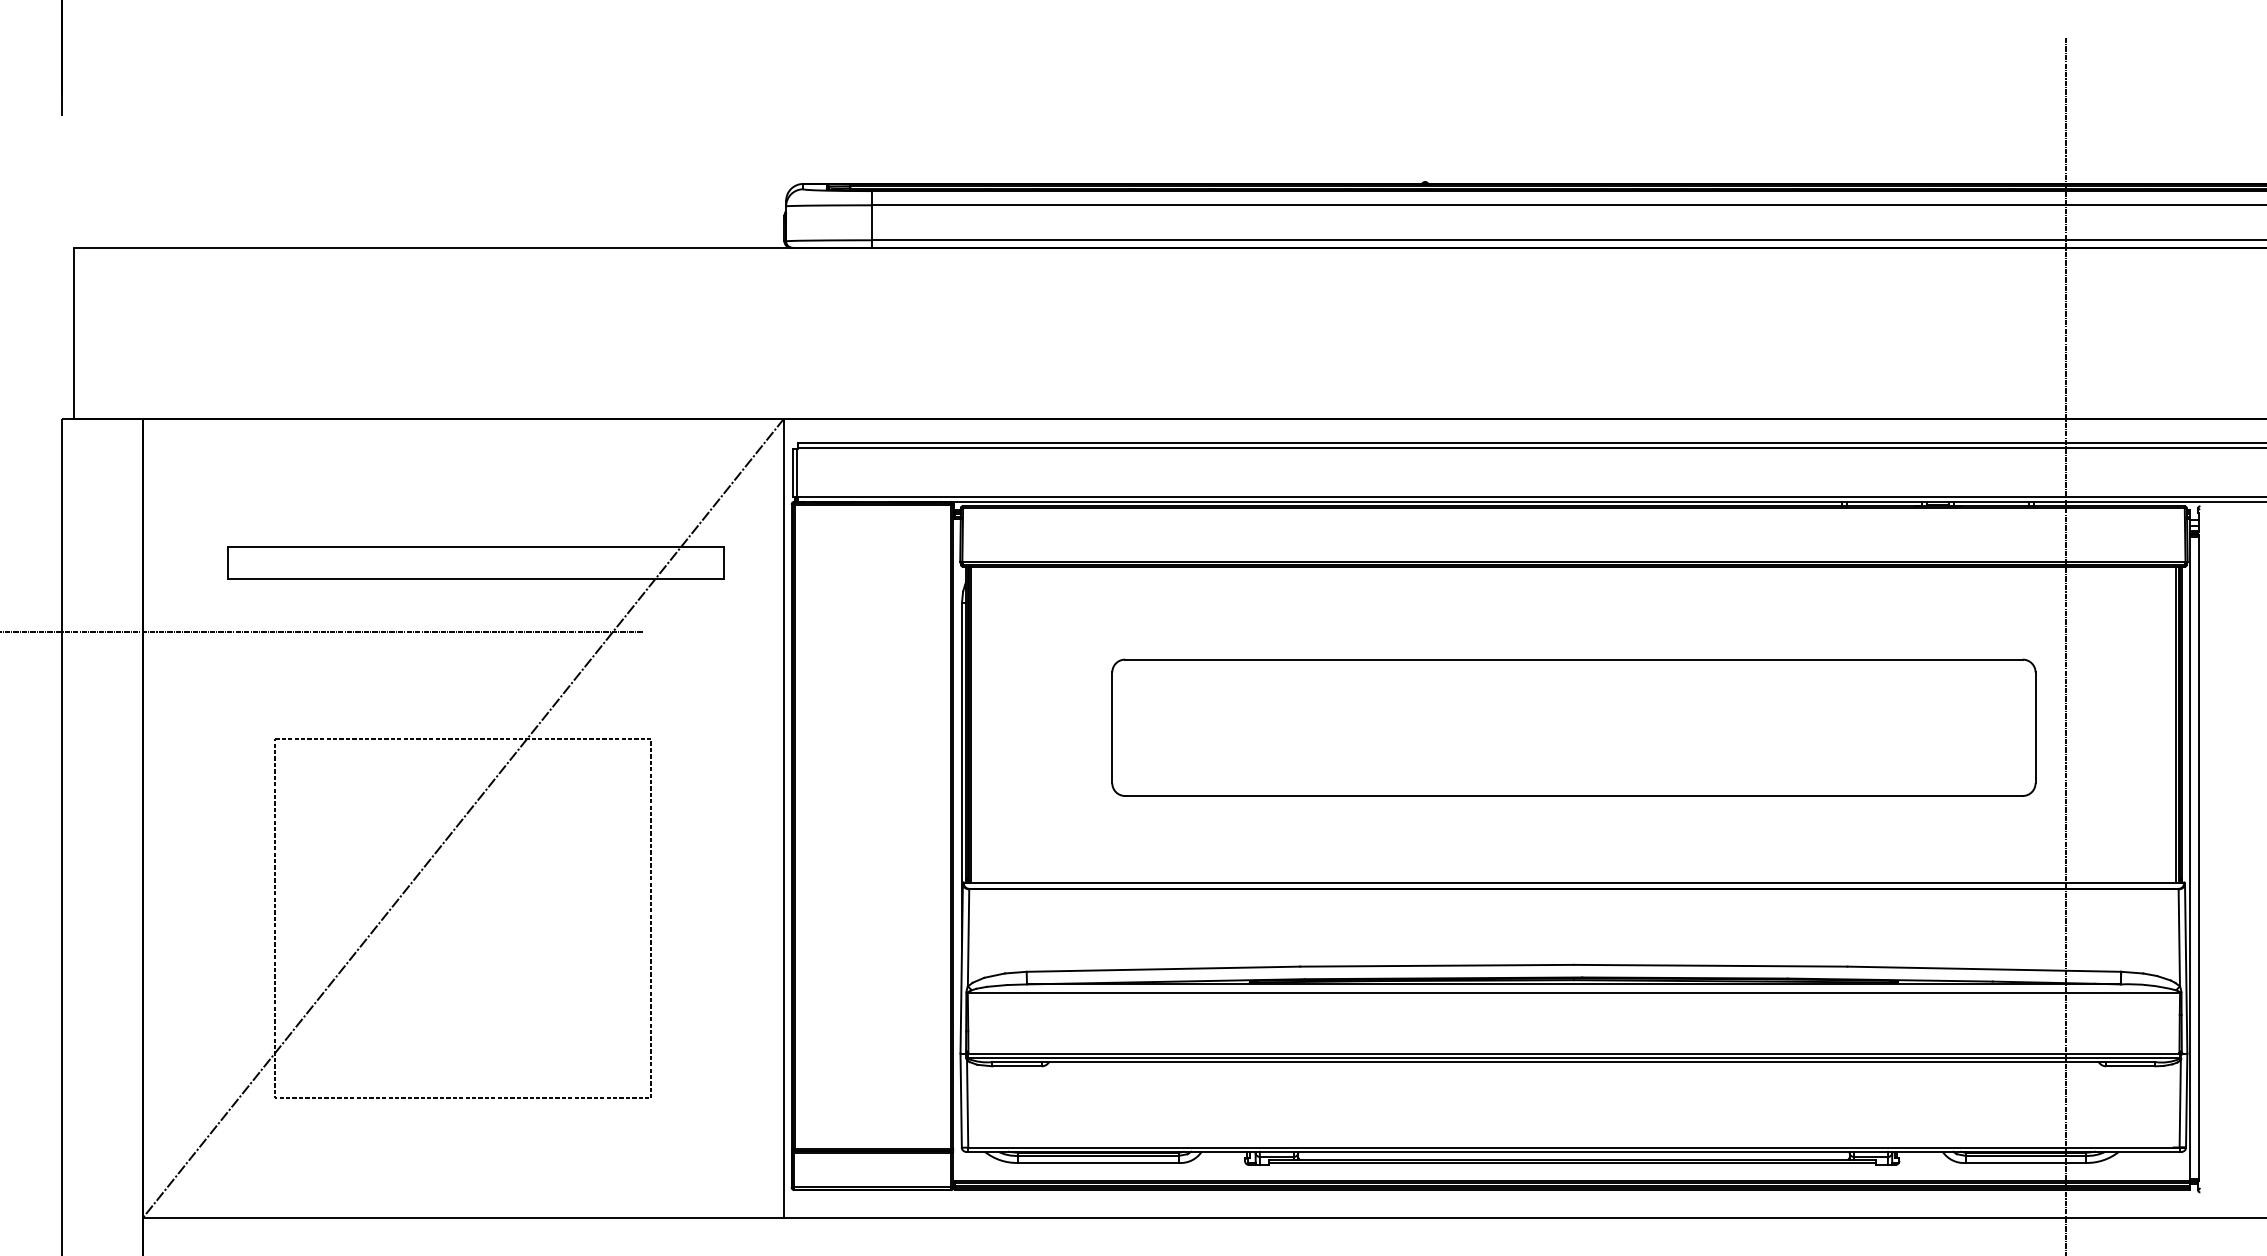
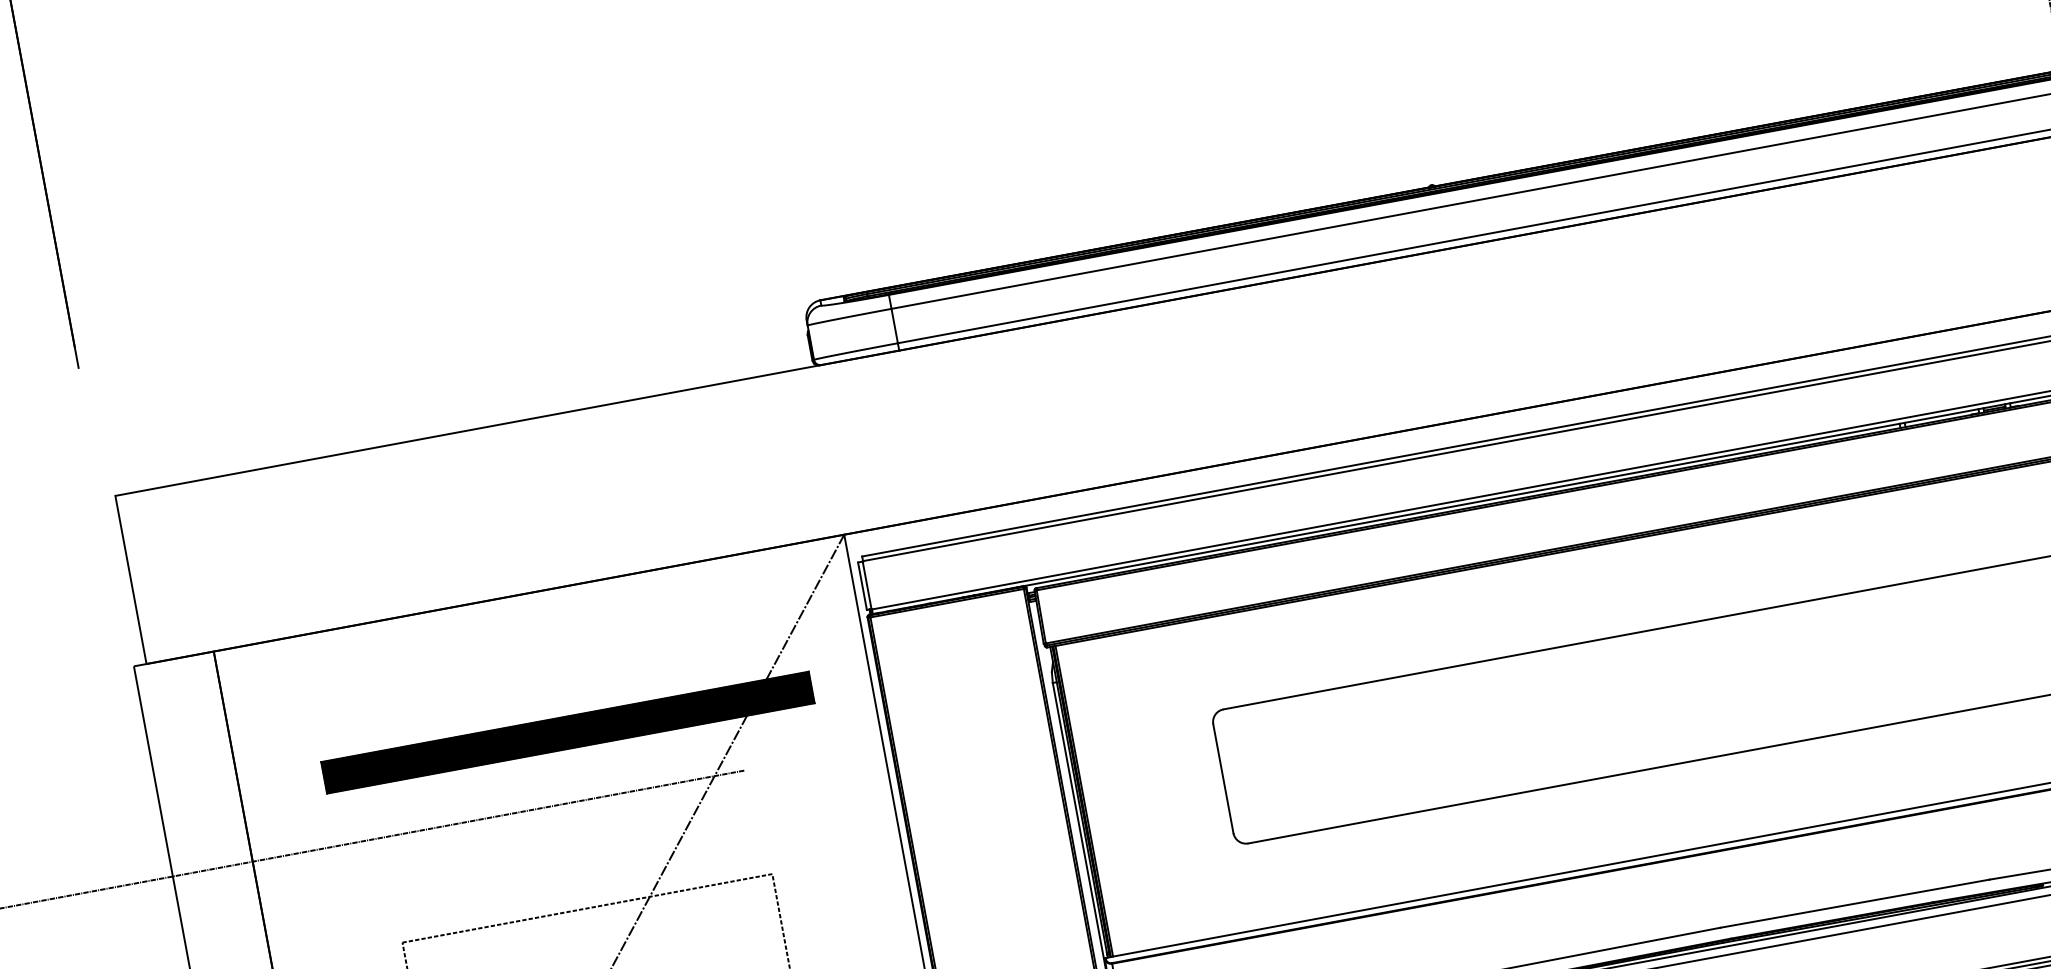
hatch: (476, 562) -> (568, 732), added

